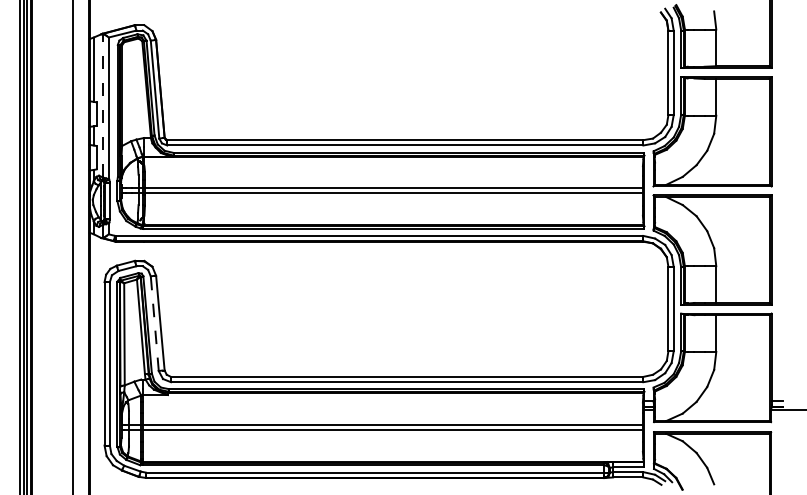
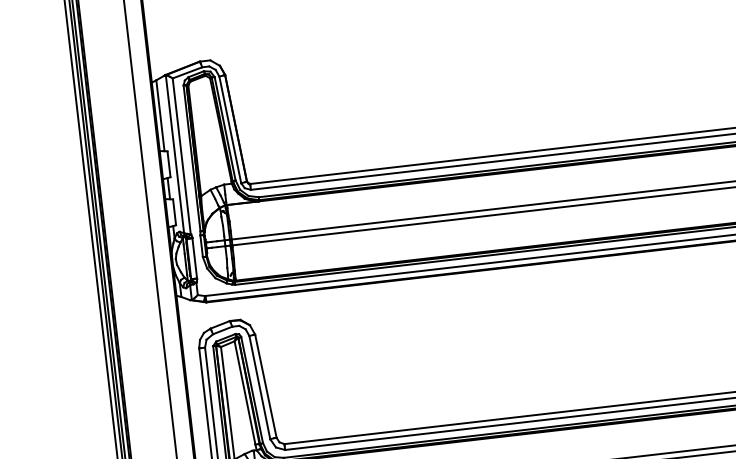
line: (102, 105) -> (174, 154), dashed -> solid
line: (154, 323) -> (259, 387), dashed -> solid

